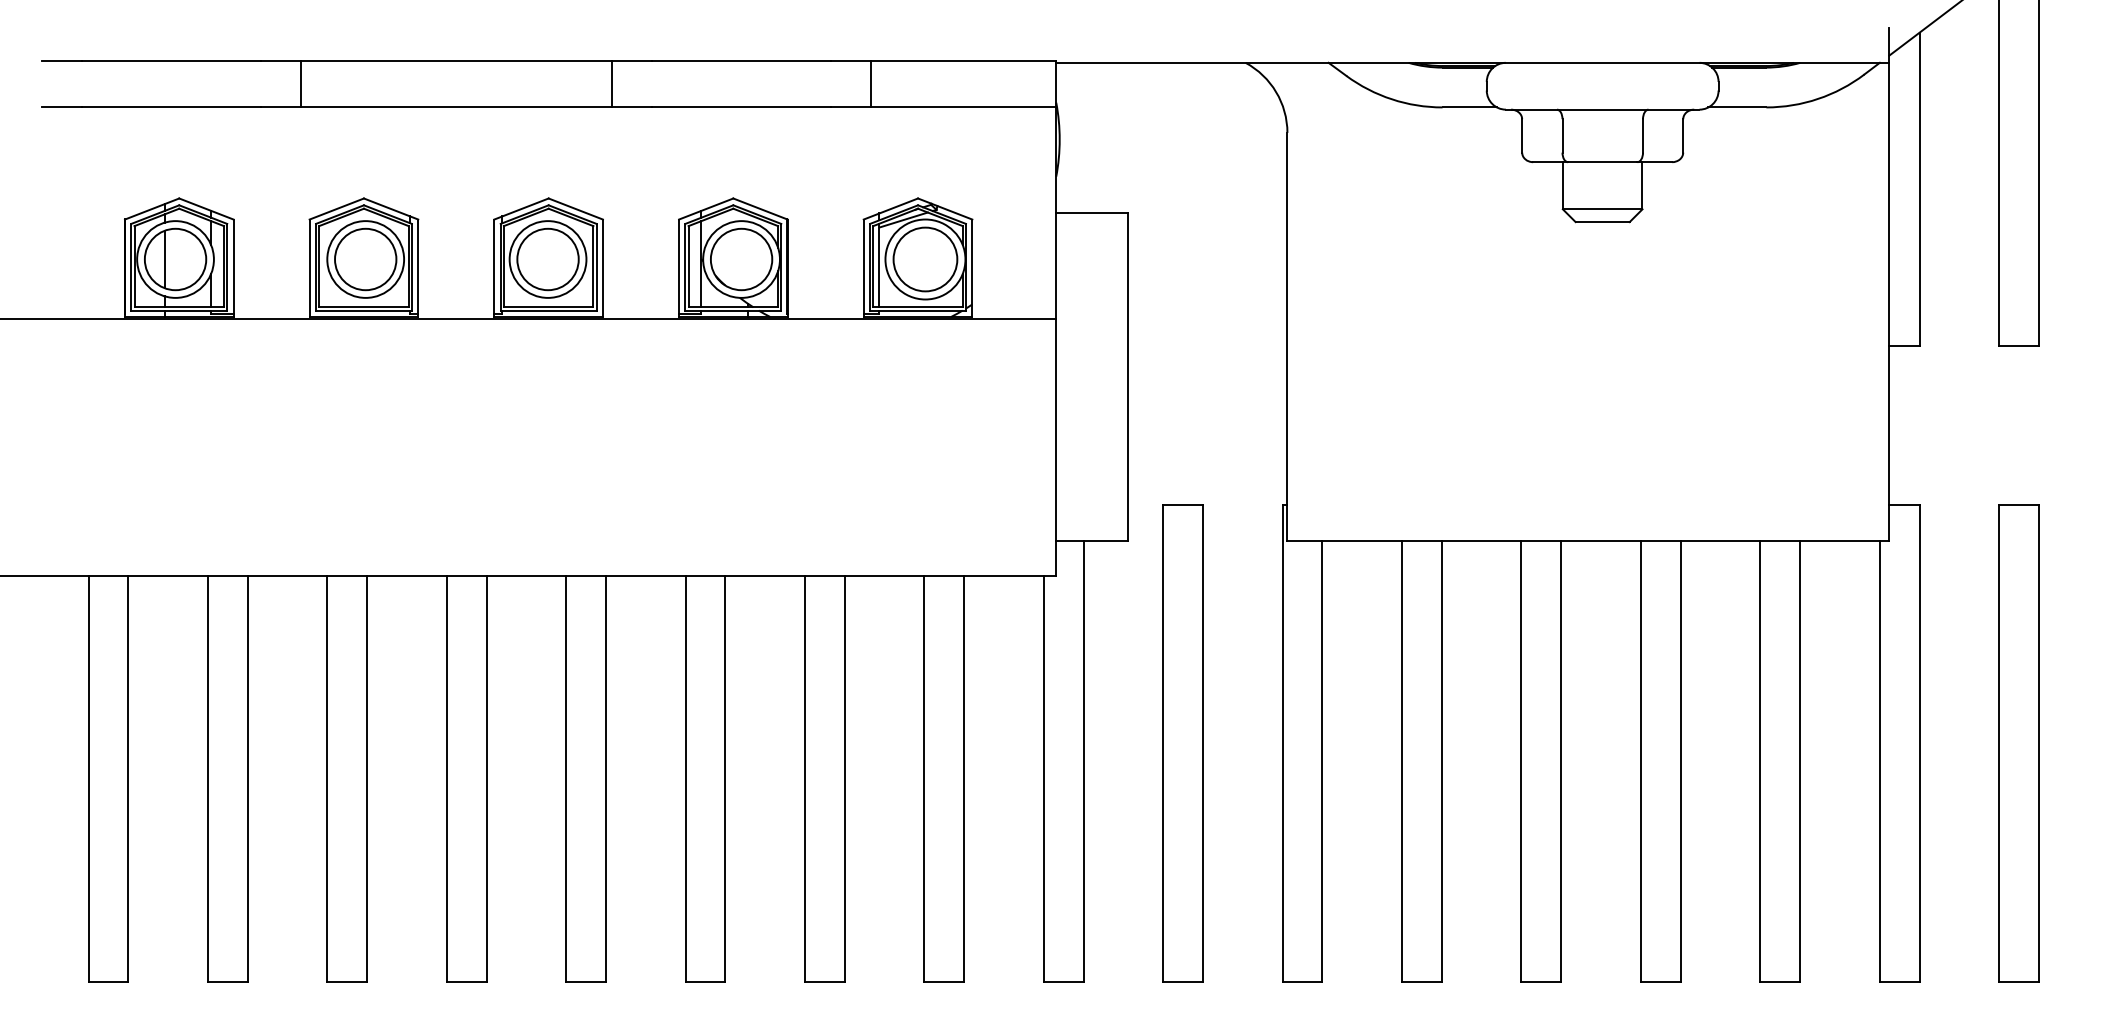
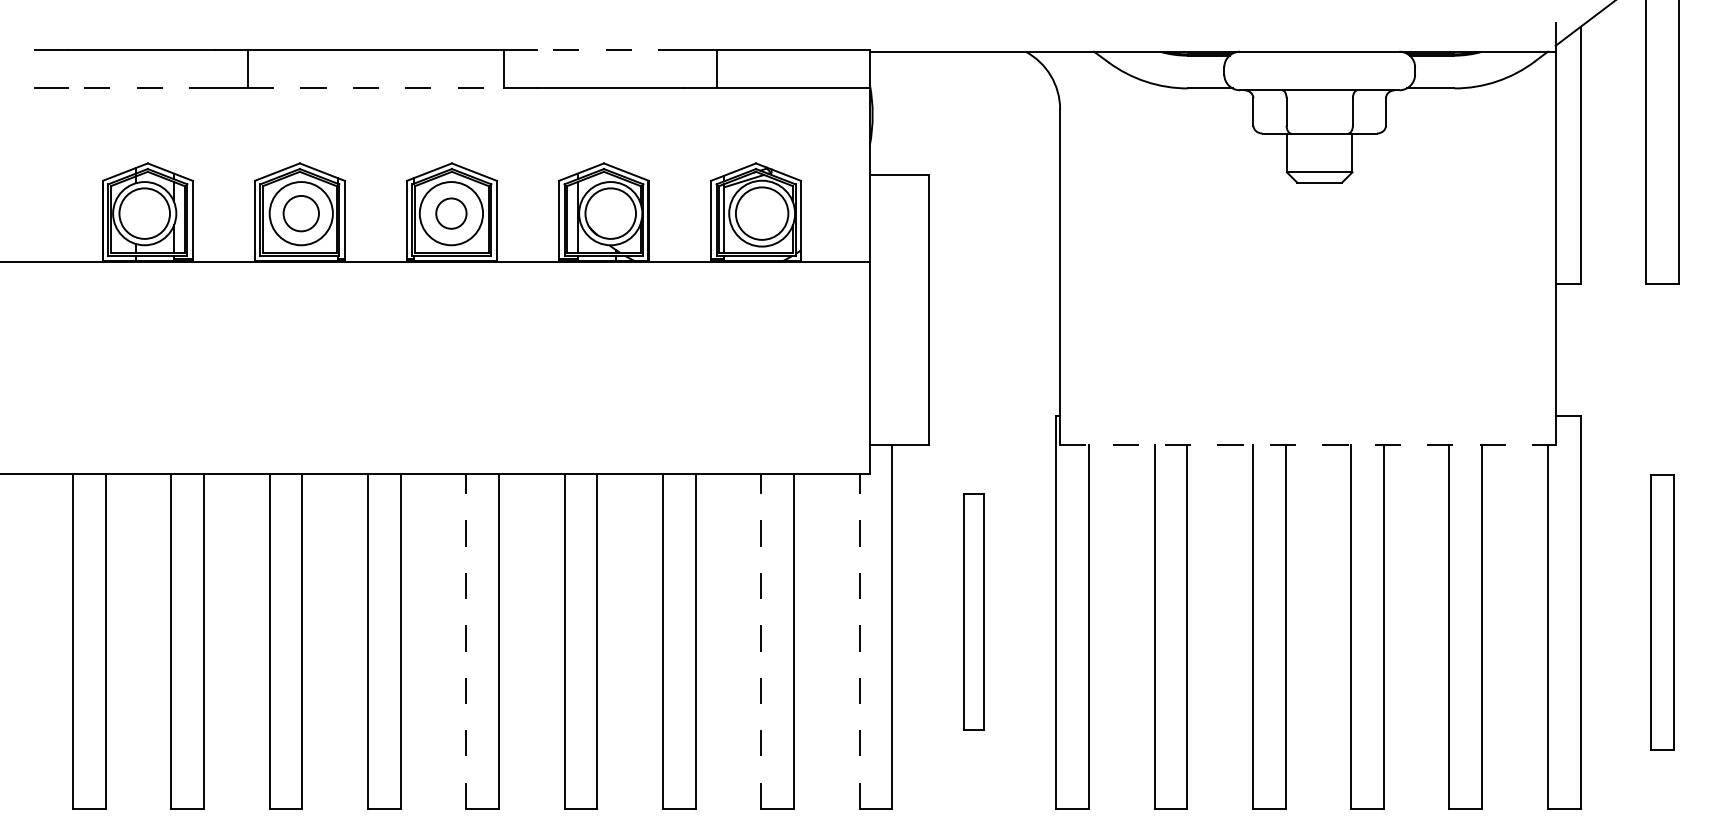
line: (741, 61) -> (610, 50), solid -> dashed
line: (171, 107) -> (141, 88), solid -> dashed
line: (456, 107) -> (376, 88), solid -> dashed
line: (164, 259) -> (135, 213), removed
circle: (365, 259) -> (301, 213), size x0.7
circle: (547, 259) -> (450, 213), size x0.6
line: (1588, 540) -> (1308, 444), solid -> dashed
part: (1182, 743) -> (973, 612), size x0.6
part: (2018, 743) -> (1662, 612), size x0.7
line: (566, 778) -> (466, 640), solid -> dashed
line: (924, 778) -> (761, 640), solid -> dashed
line: (1043, 778) -> (859, 640), solid -> dashed

